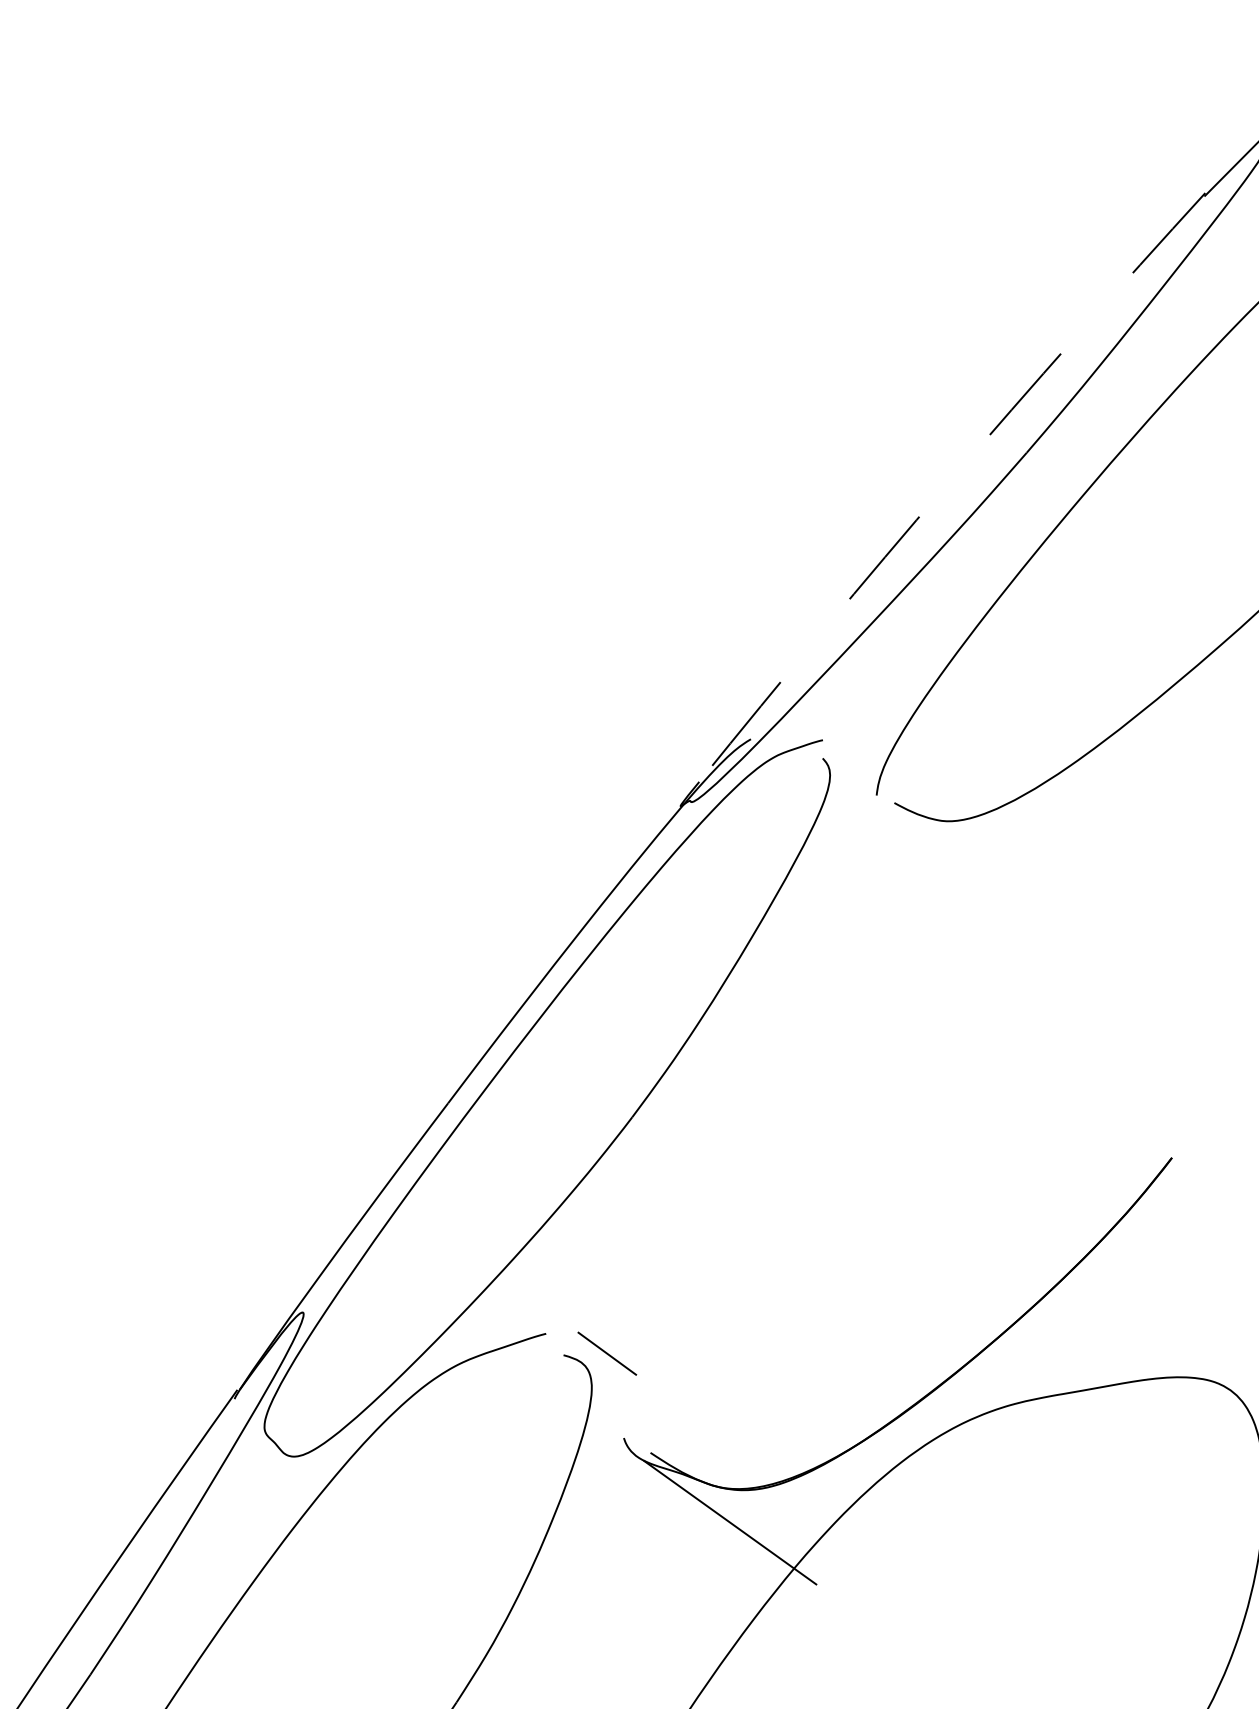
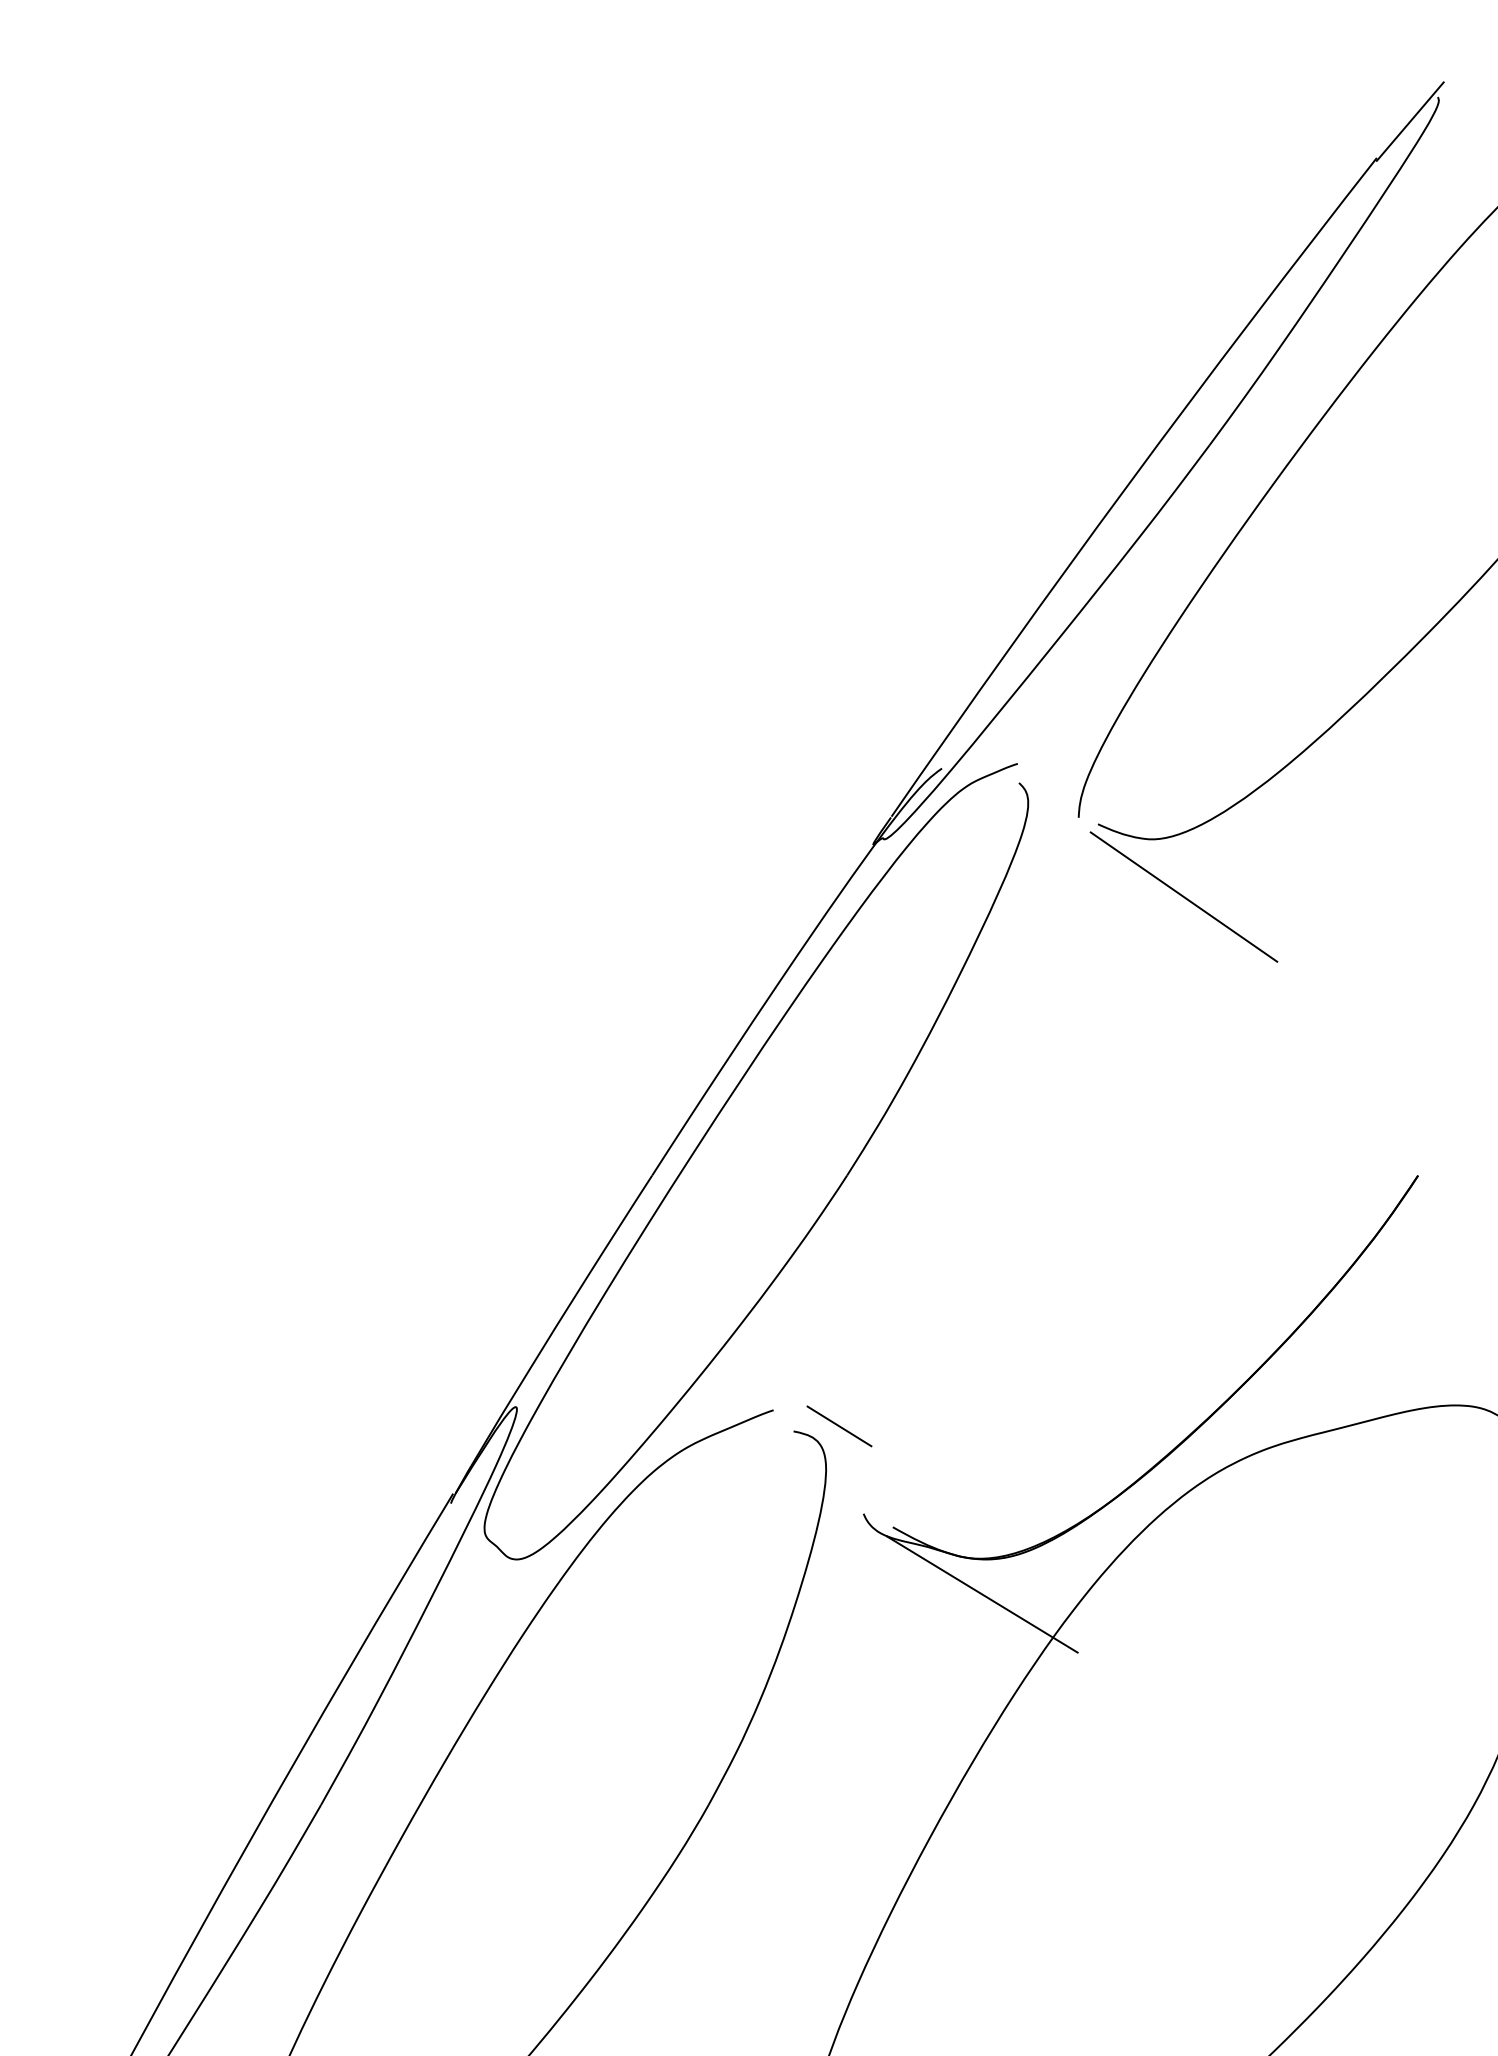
arc: (948, 483) -> (1129, 483), dashed -> solid
line: (970, 877) -> (1183, 896), added

